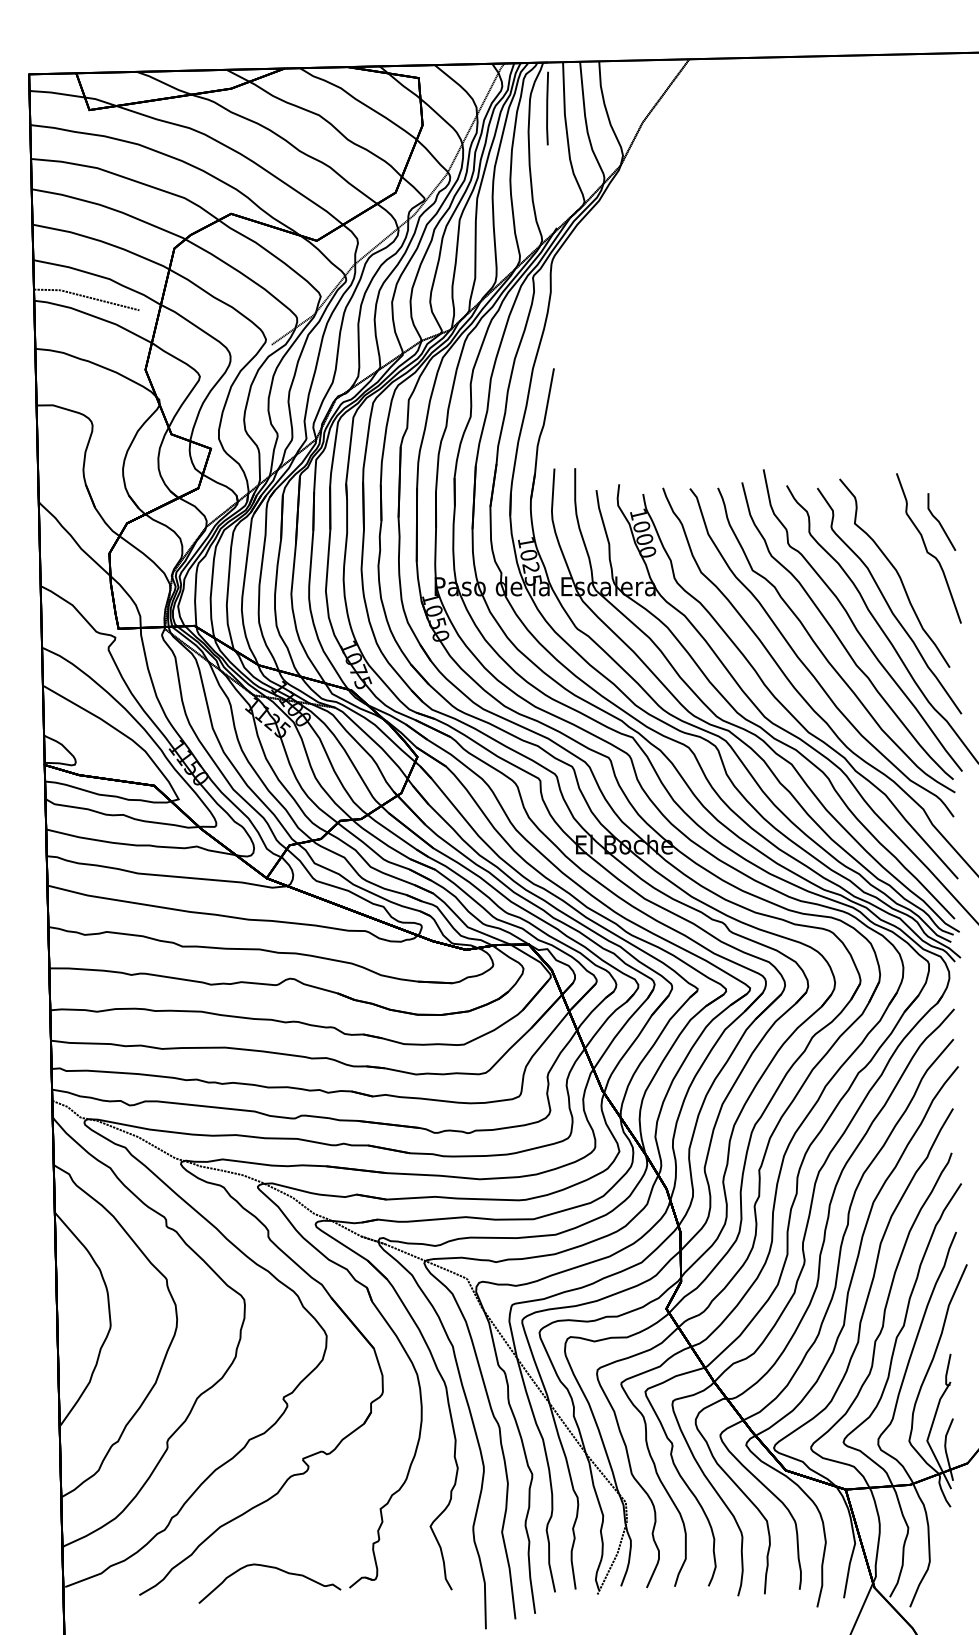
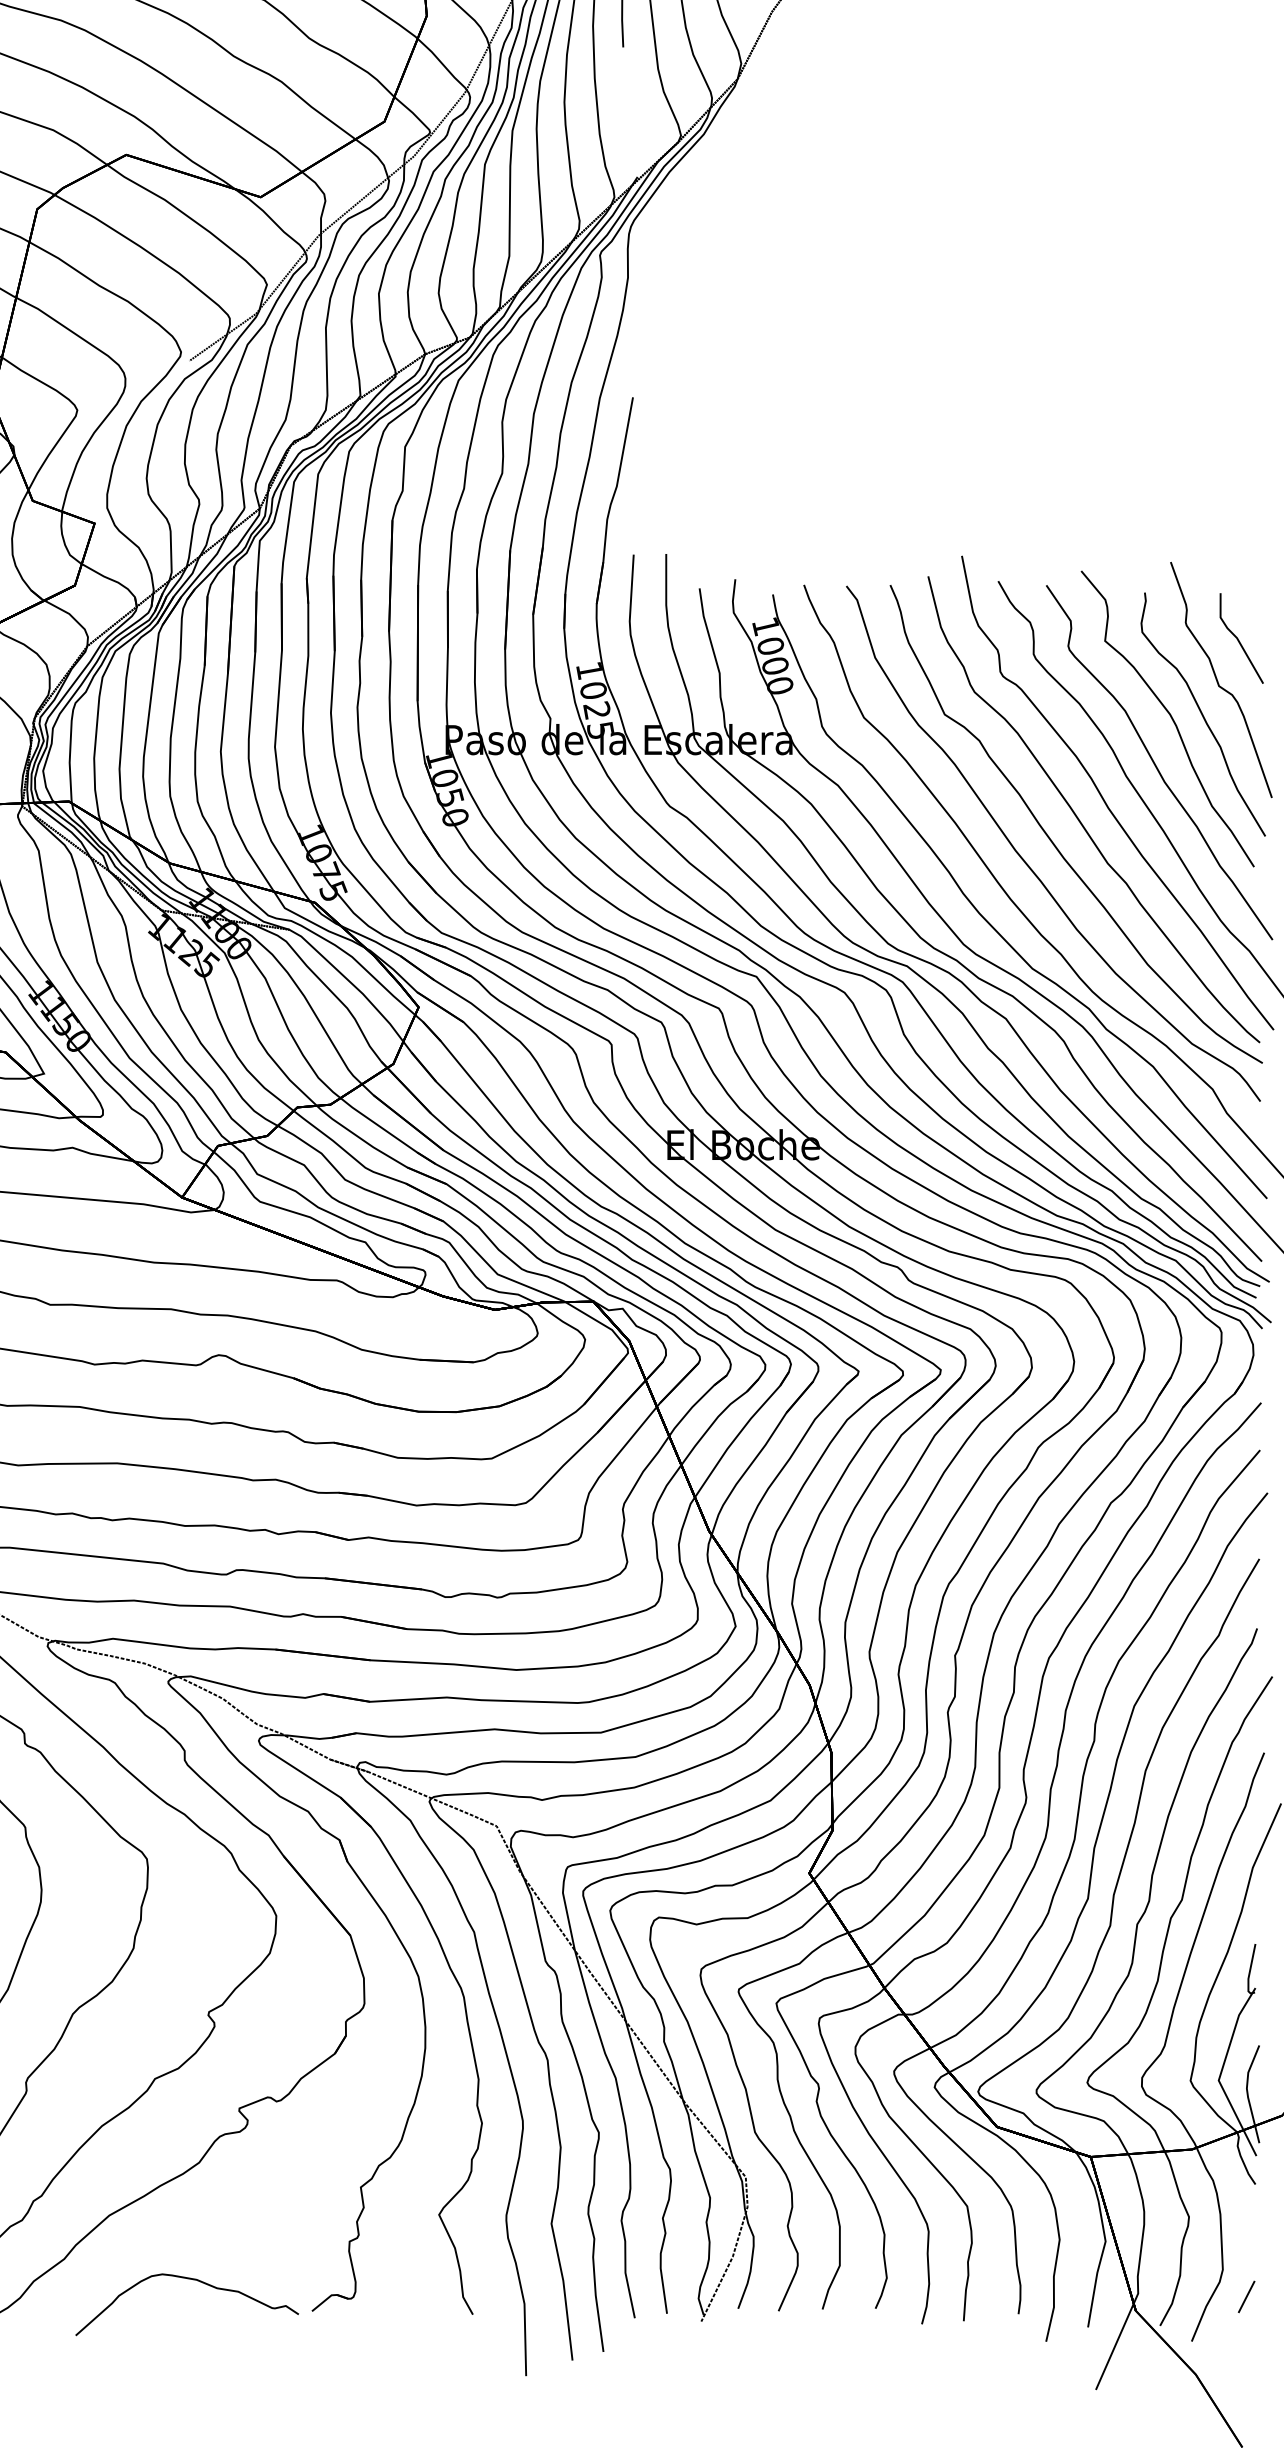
curve: (917, 570) -> (1203, 714), added
line: (944, 1578) -> (1245, 2296), added

